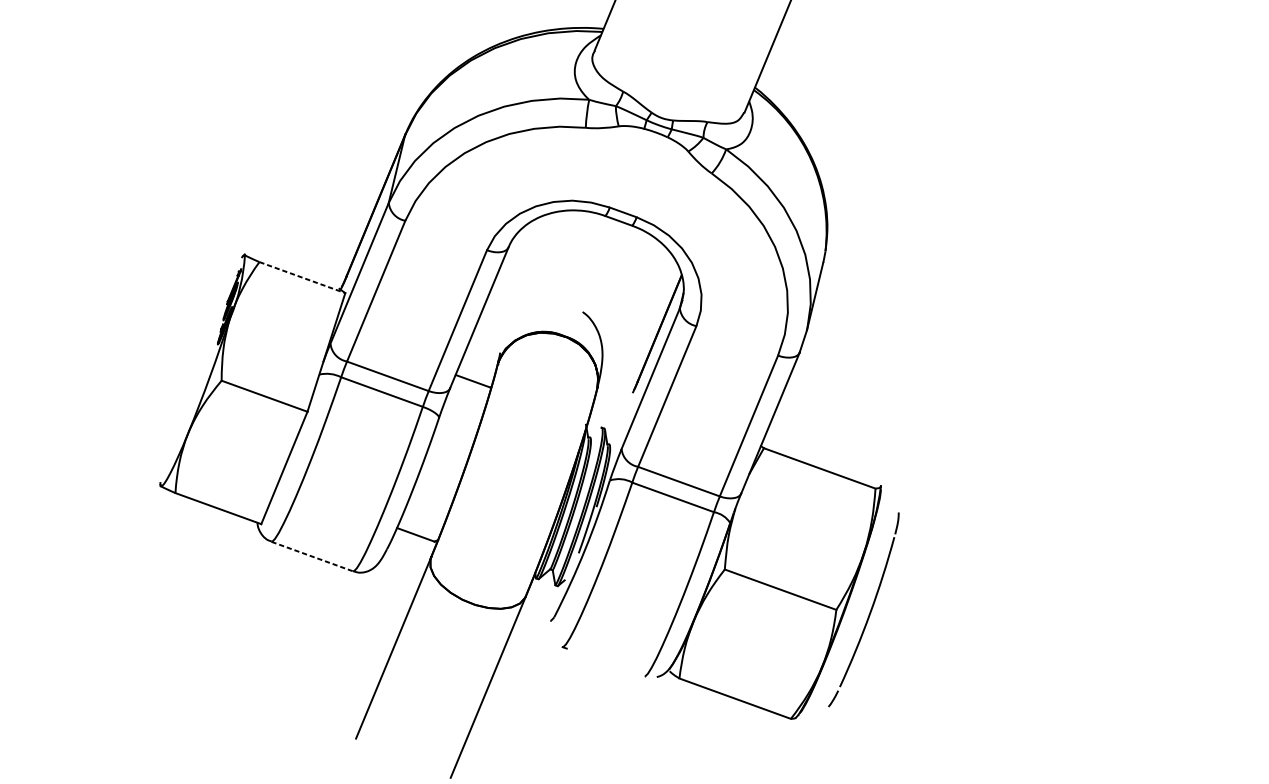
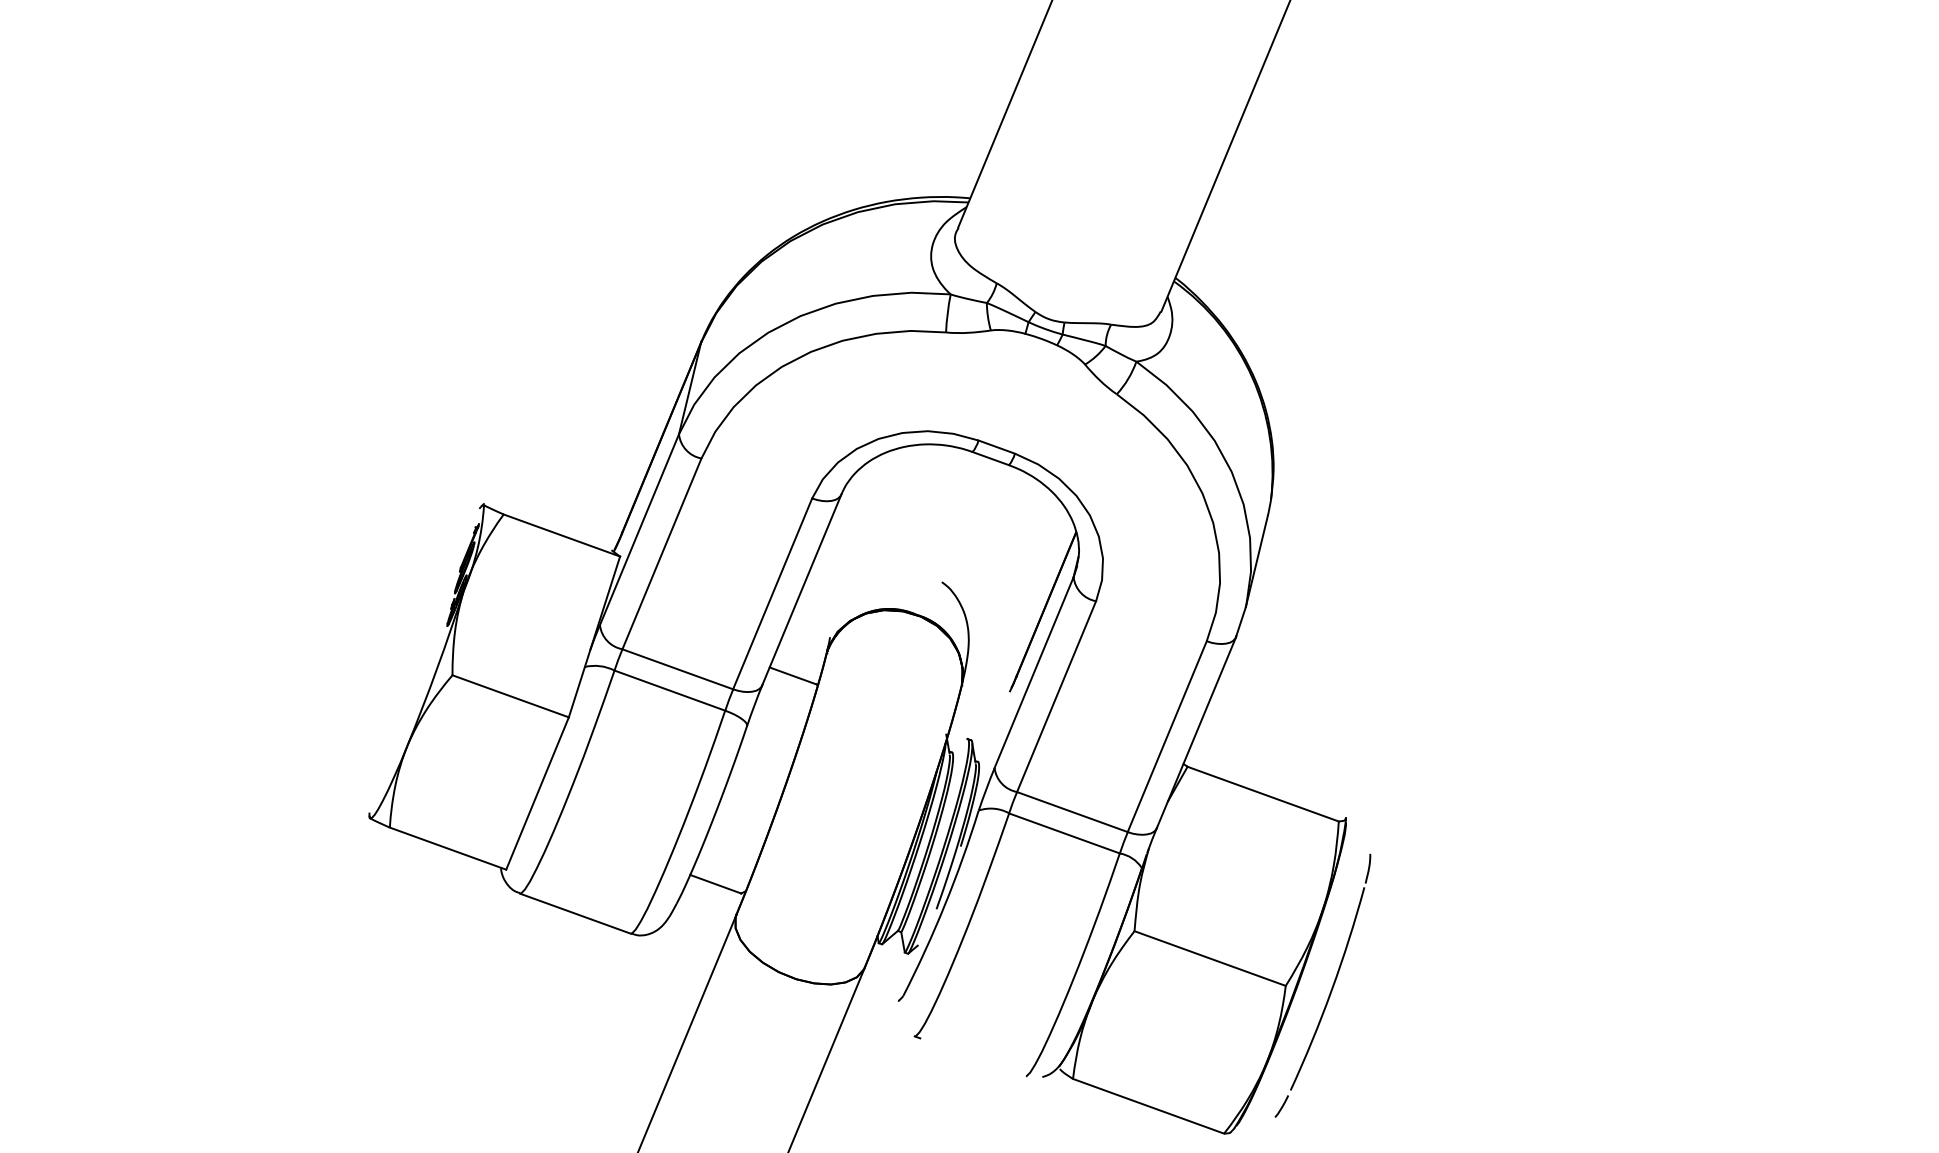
line: (302, 277) -> (561, 535), dashed -> solid
line: (312, 556) -> (575, 913), dashed -> solid

